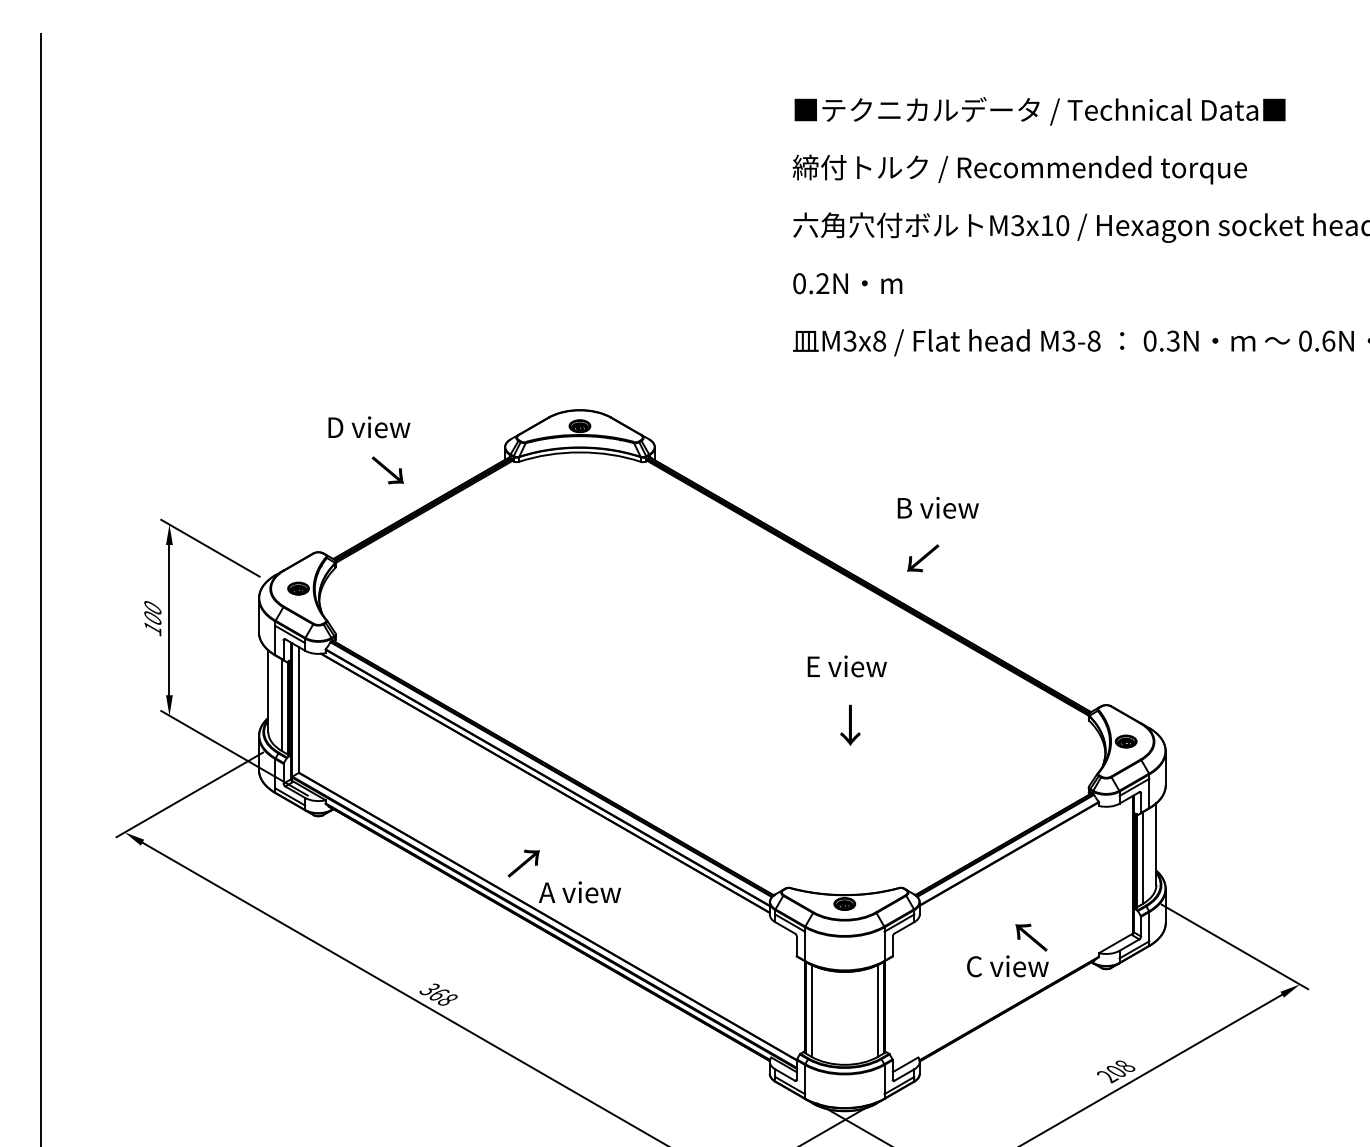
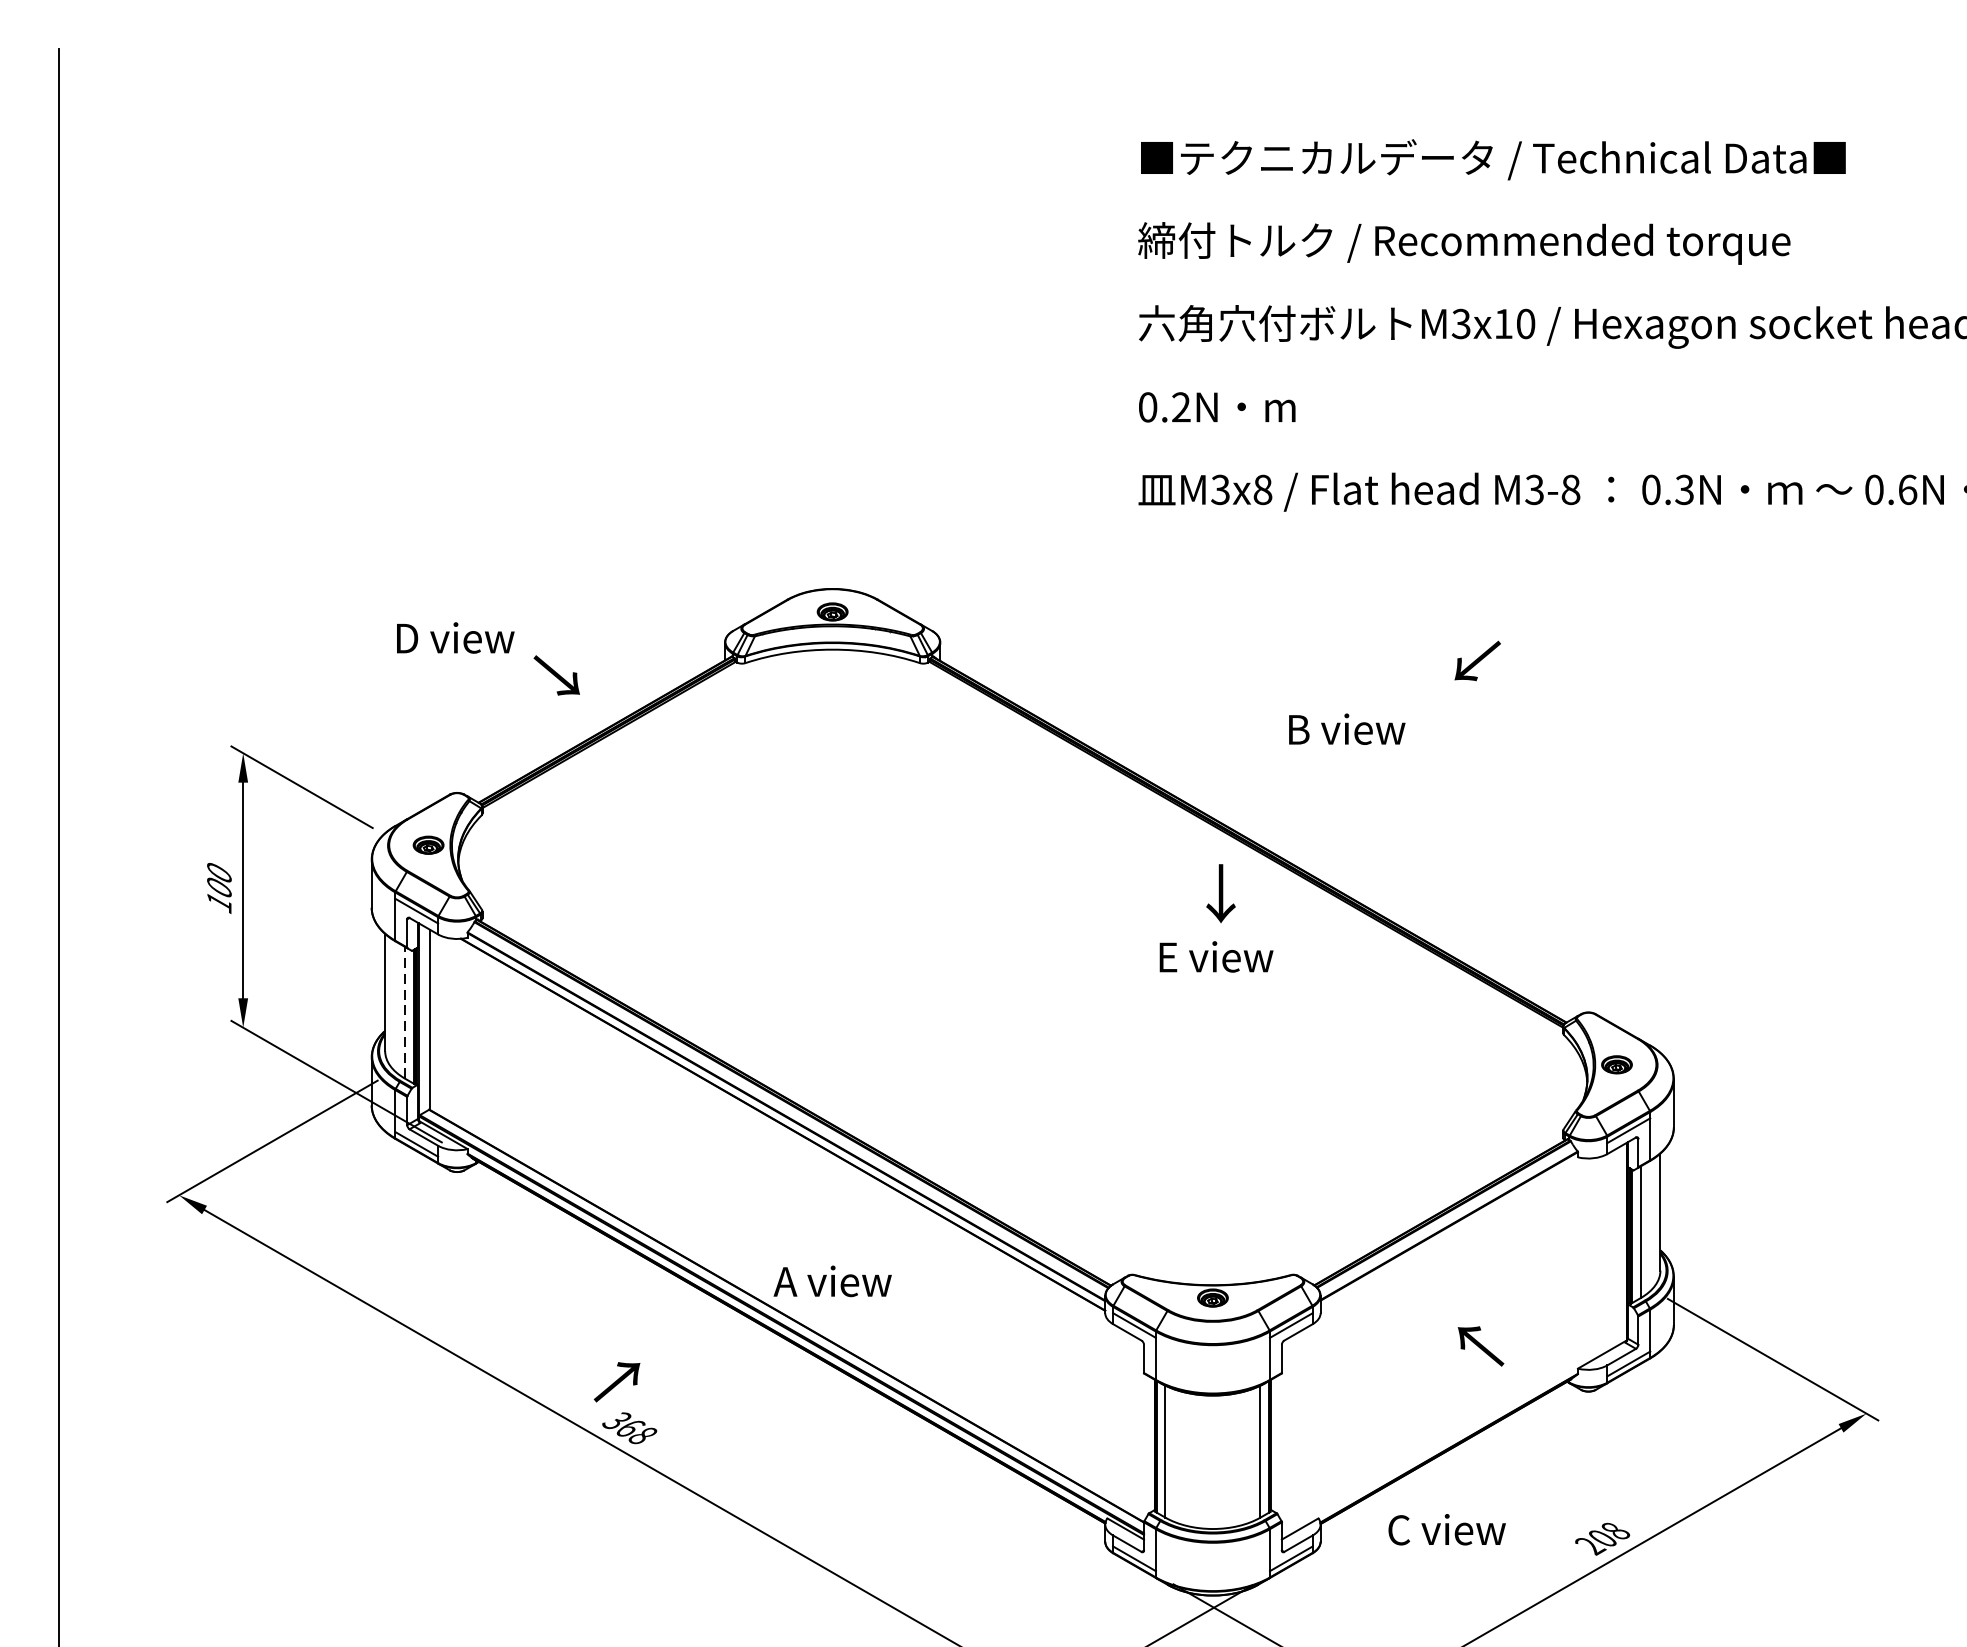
text: (369, 427) -> (455, 638), moved
text: (923, 558) -> (1478, 661), moved
line: (282, 705) -> (405, 1013), solid -> dashed
text: (850, 724) -> (1221, 892), moved
text: (523, 863) -> (616, 1382), moved
text: (1007, 966) -> (1446, 1529), moved

